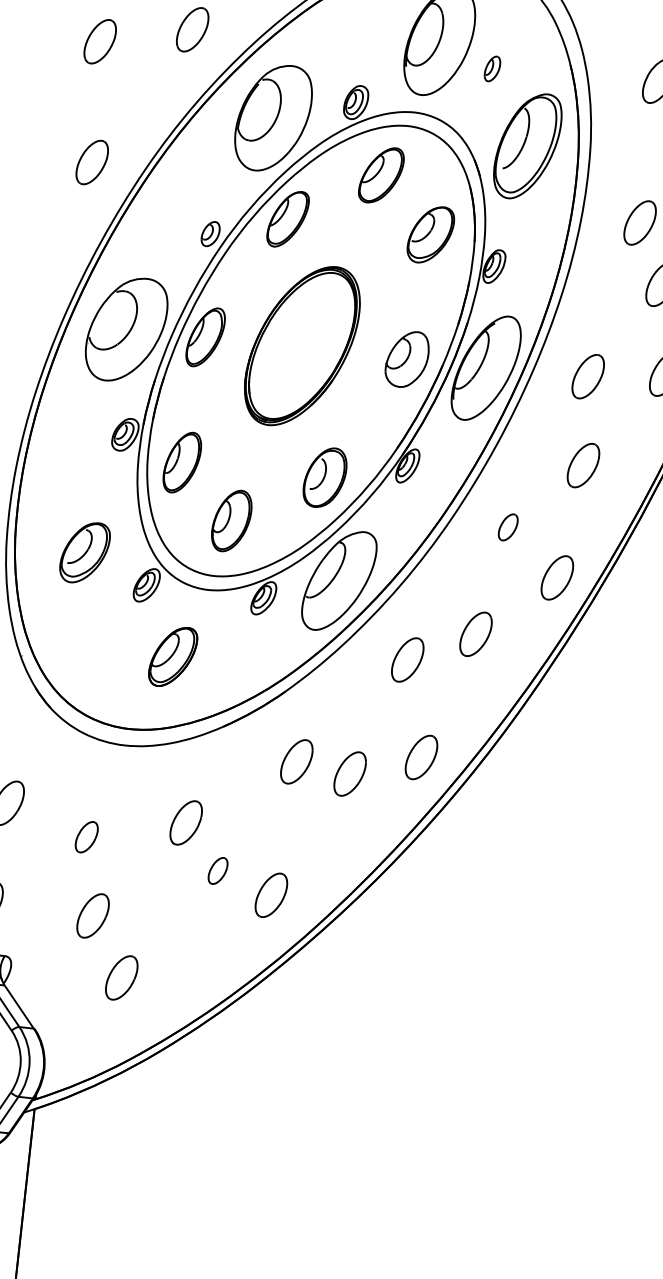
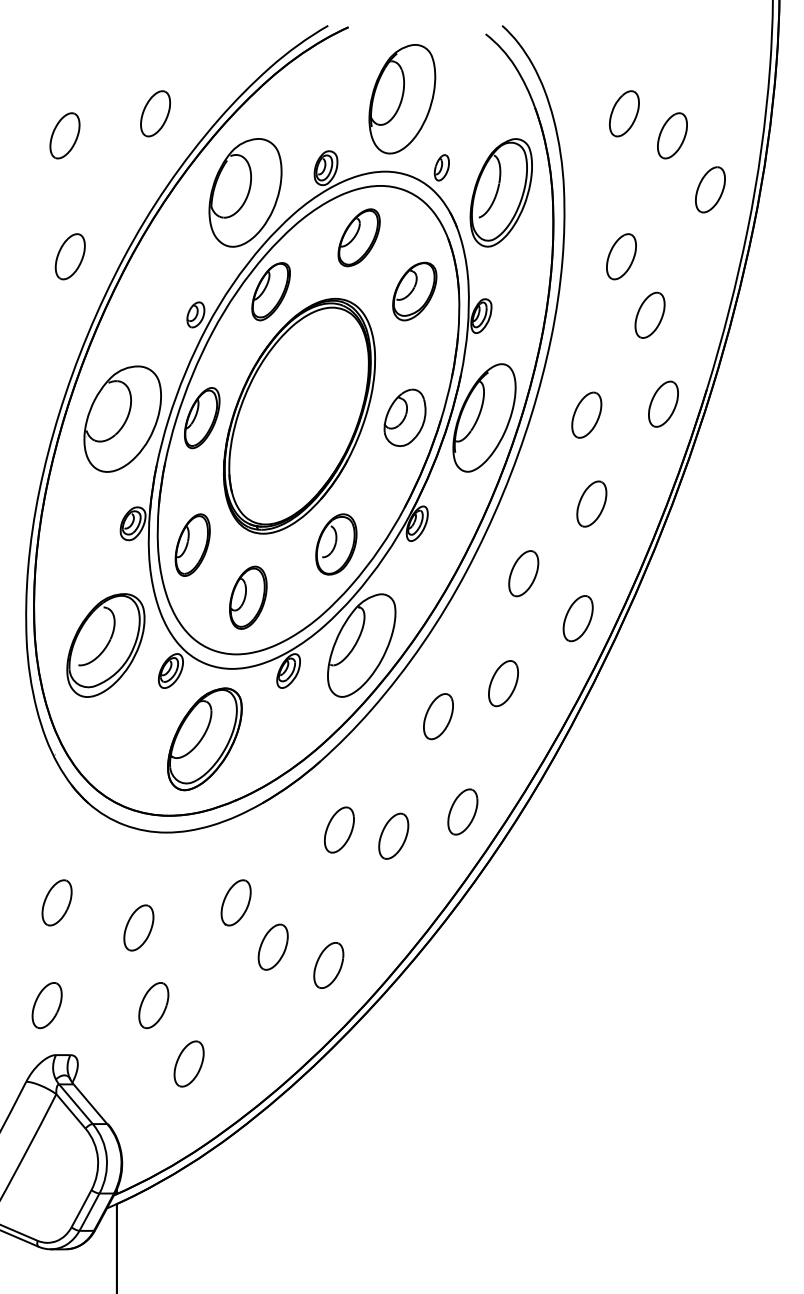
part: (492, 68) -> (441, 167), moved
part: (301, 345) -> (298, 415), size x1.43
part: (507, 527) -> (523, 573), size x1.67
part: (84, 552) -> (105, 645), size x1.67
part: (172, 657) -> (204, 739), size x1.67
part: (86, 836) -> (138, 927), size x1.43
part: (217, 870) -> (272, 946), size x1.67

